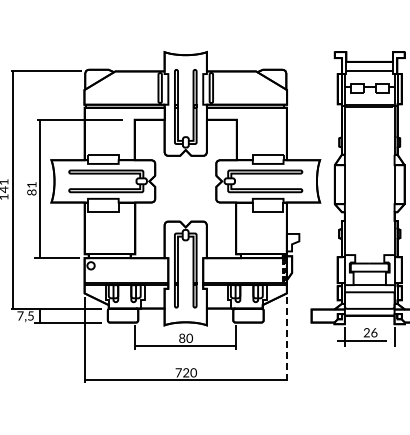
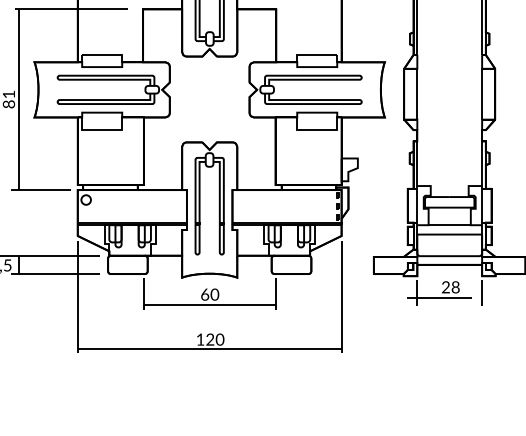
text: (374, 332) -> (455, 287), 26 -> 28
text: (182, 337) -> (205, 293), 80 -> 60
line: (286, 339) -> (341, 296), dashed -> solid
text: (178, 372) -> (200, 339), 720 -> 120

